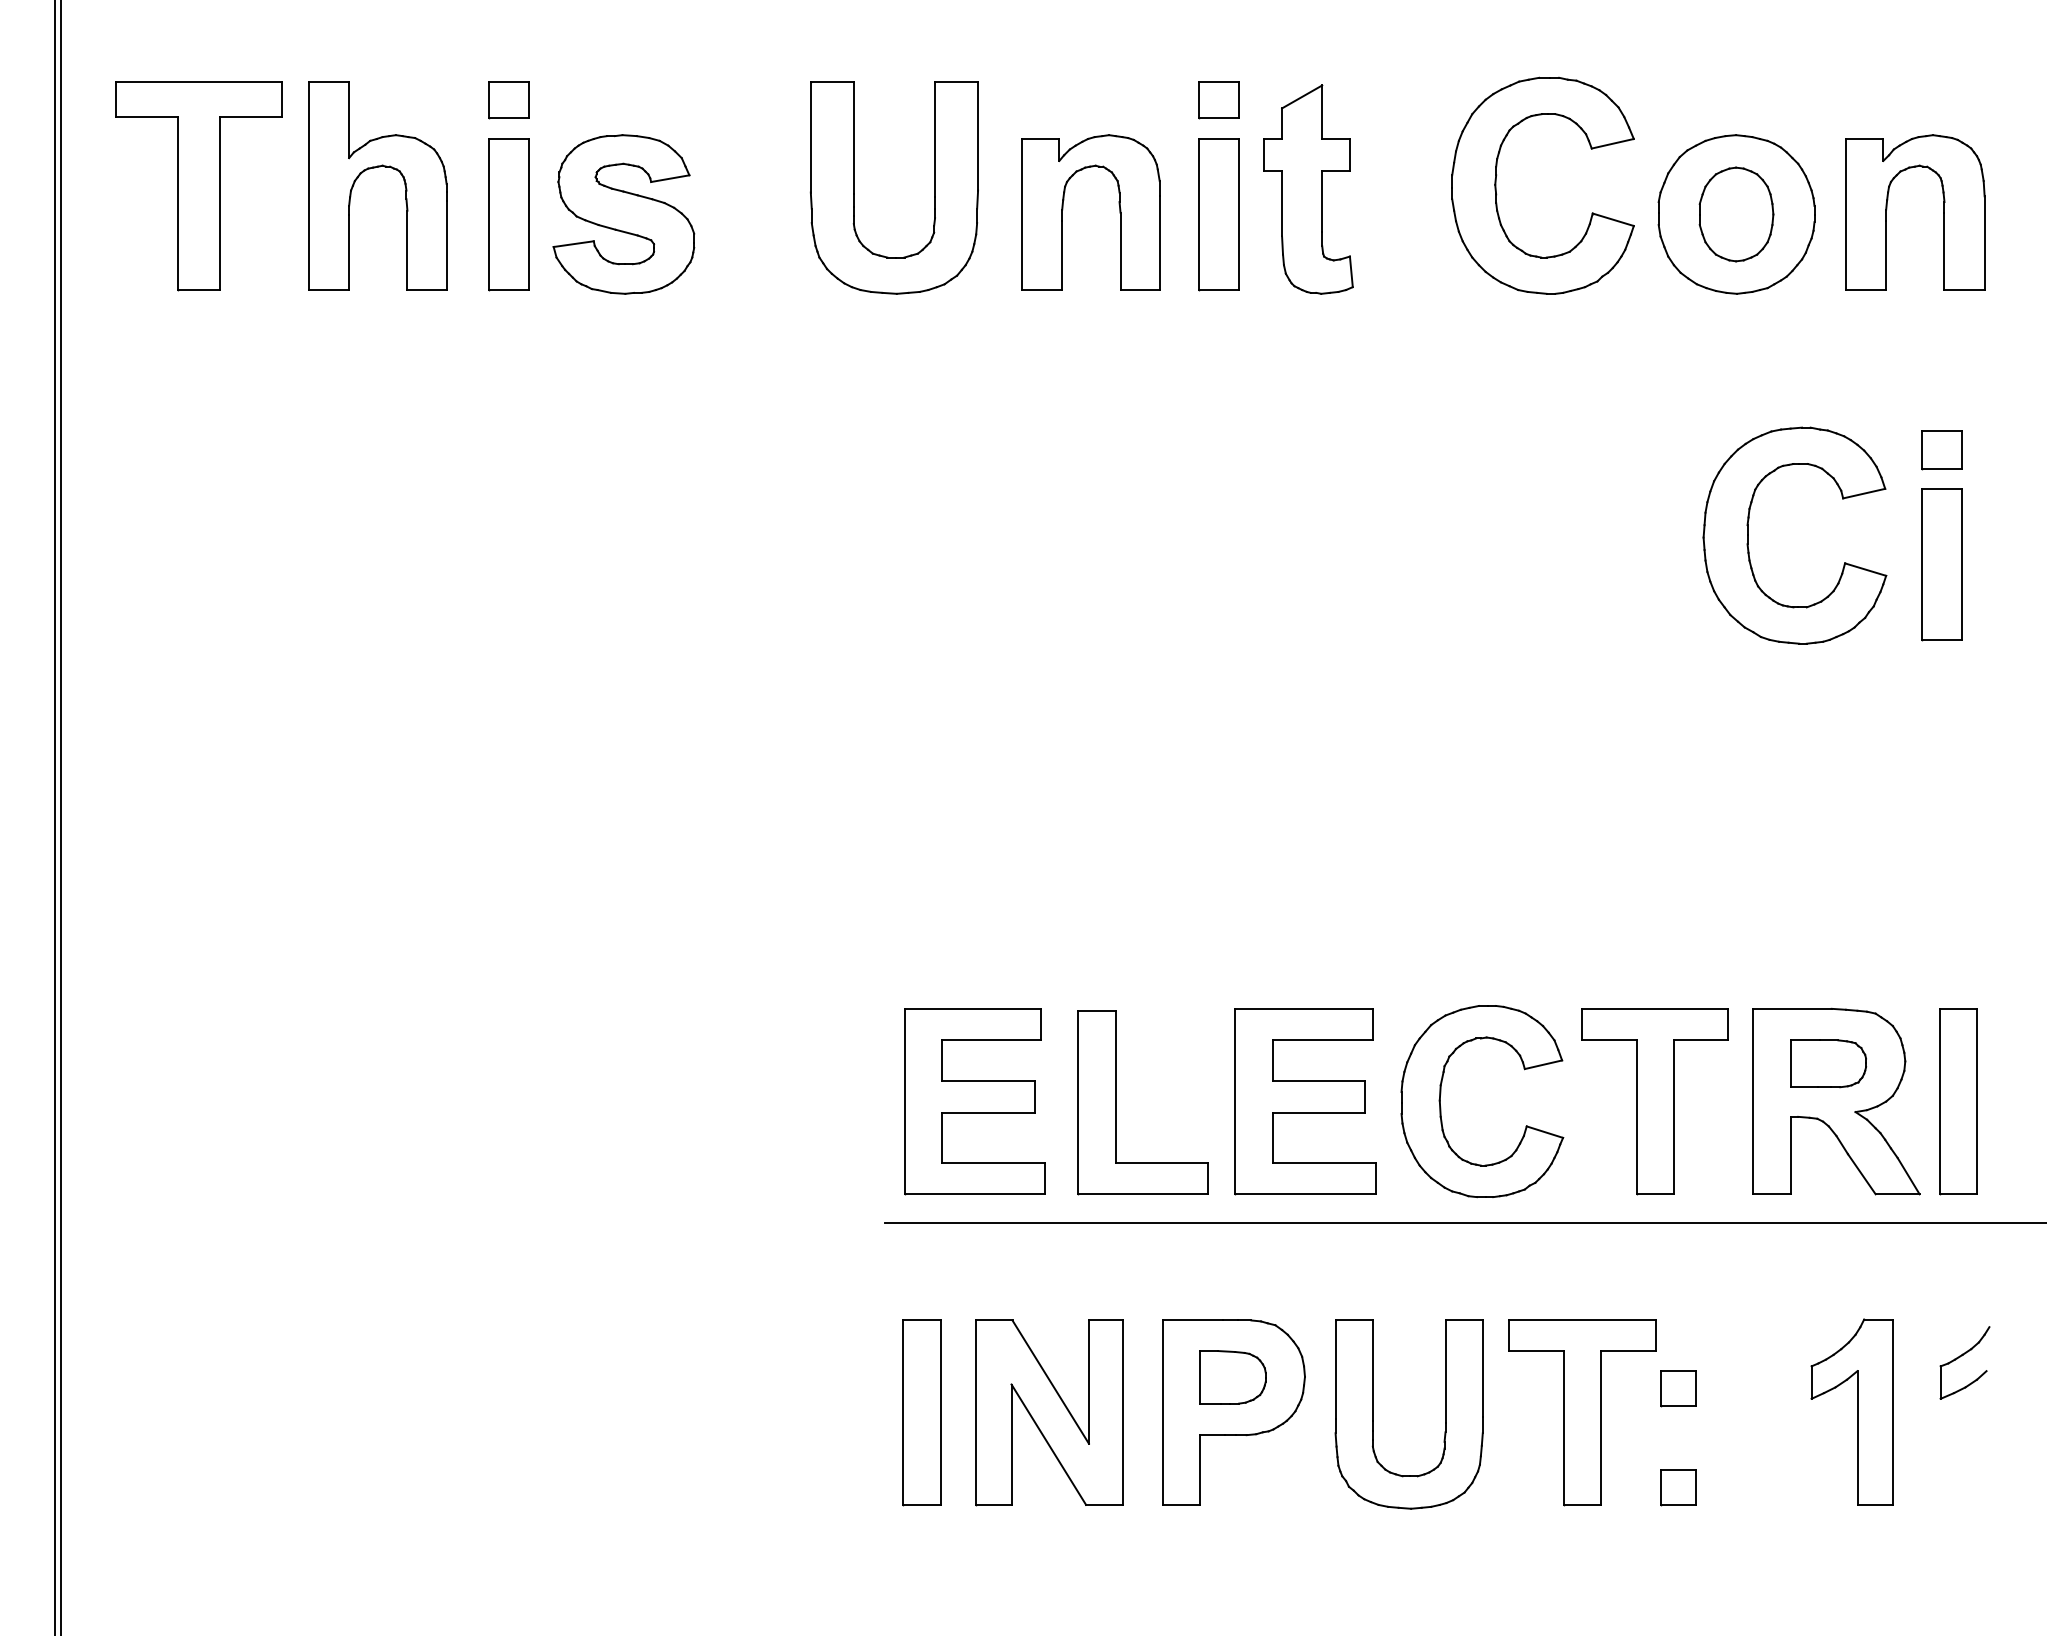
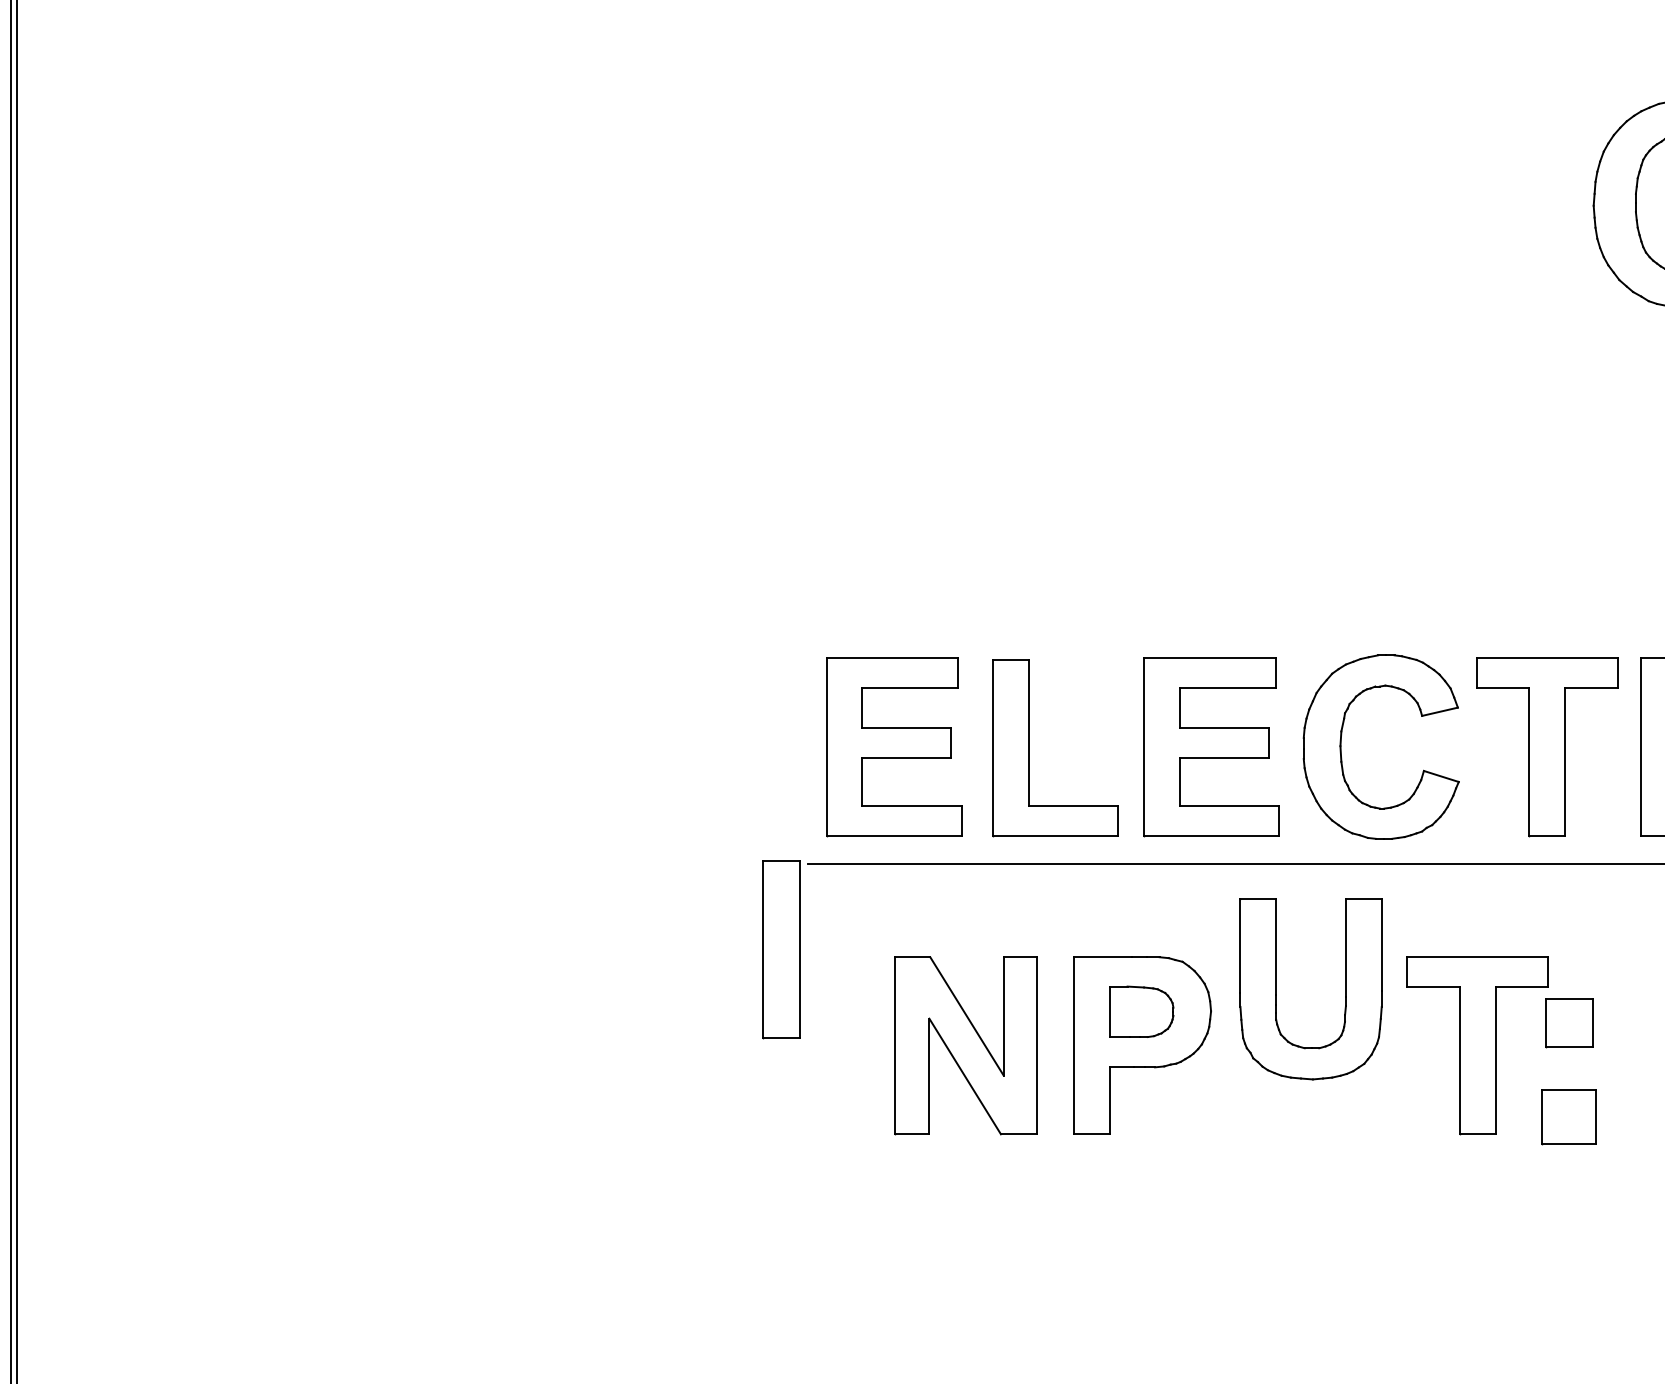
part: (1678, 1388) -> (1569, 1022), size x1.4
part: (921, 1412) -> (781, 949), moved
part: (1373, 1414) -> (1276, 988), moved
part: (1678, 1487) -> (1569, 1117), size x1.6

